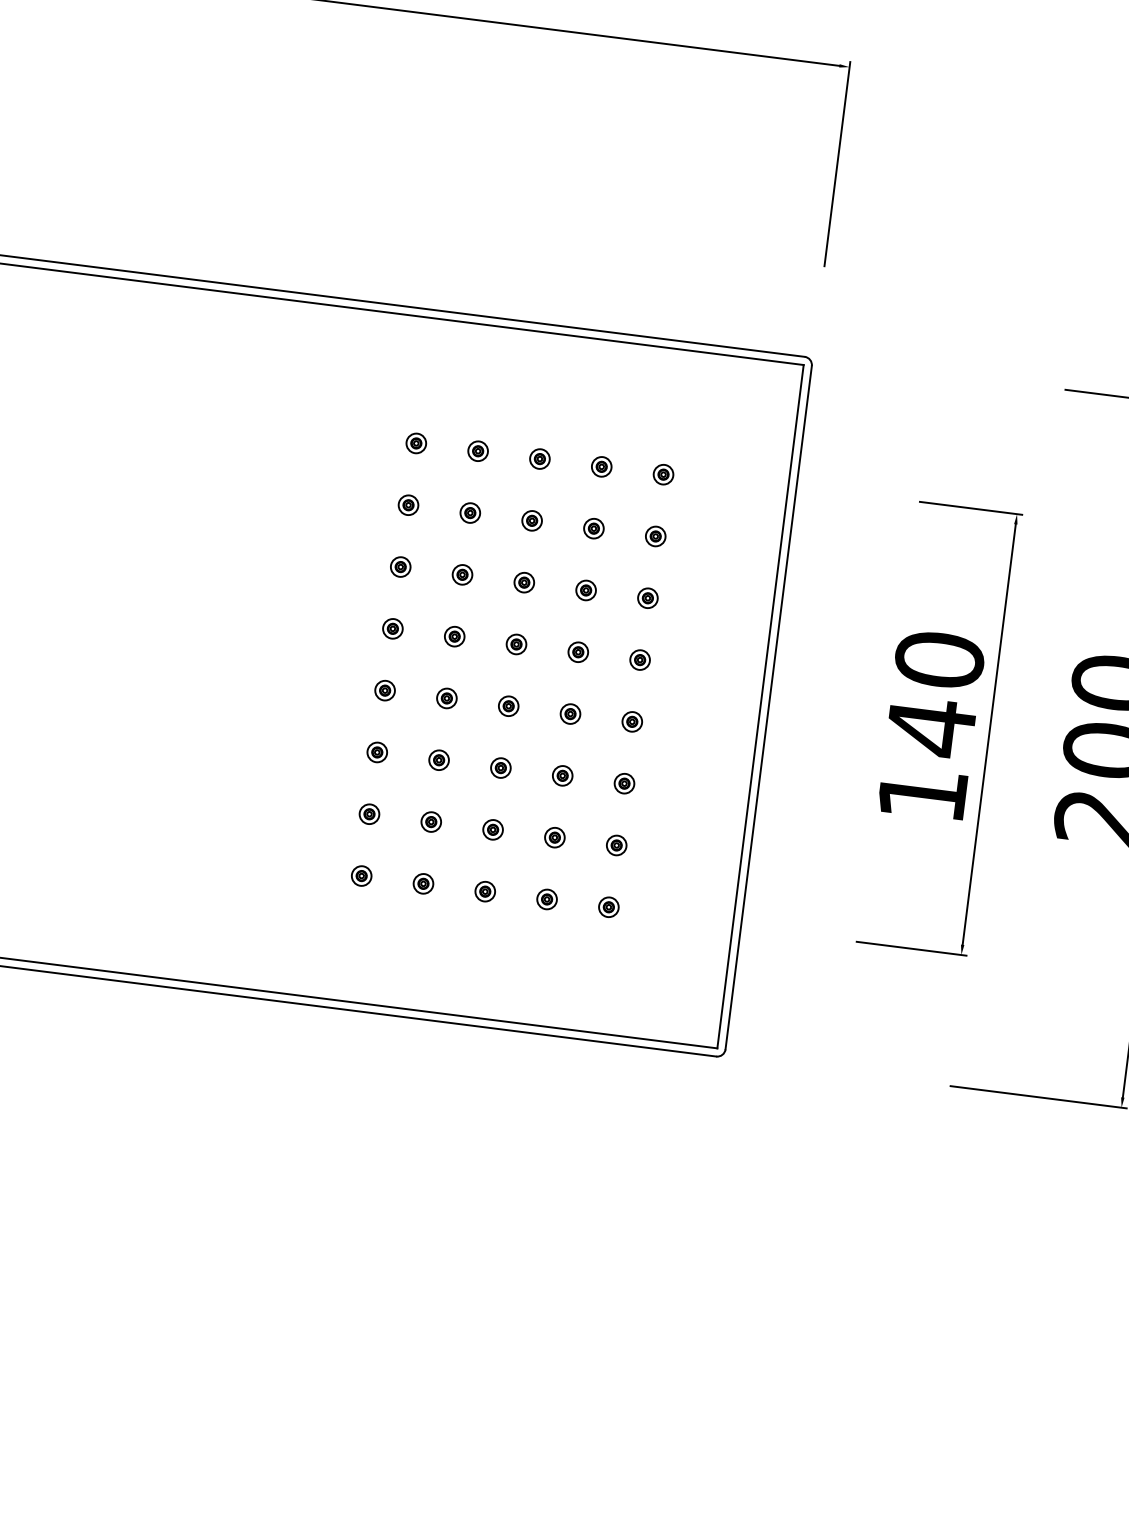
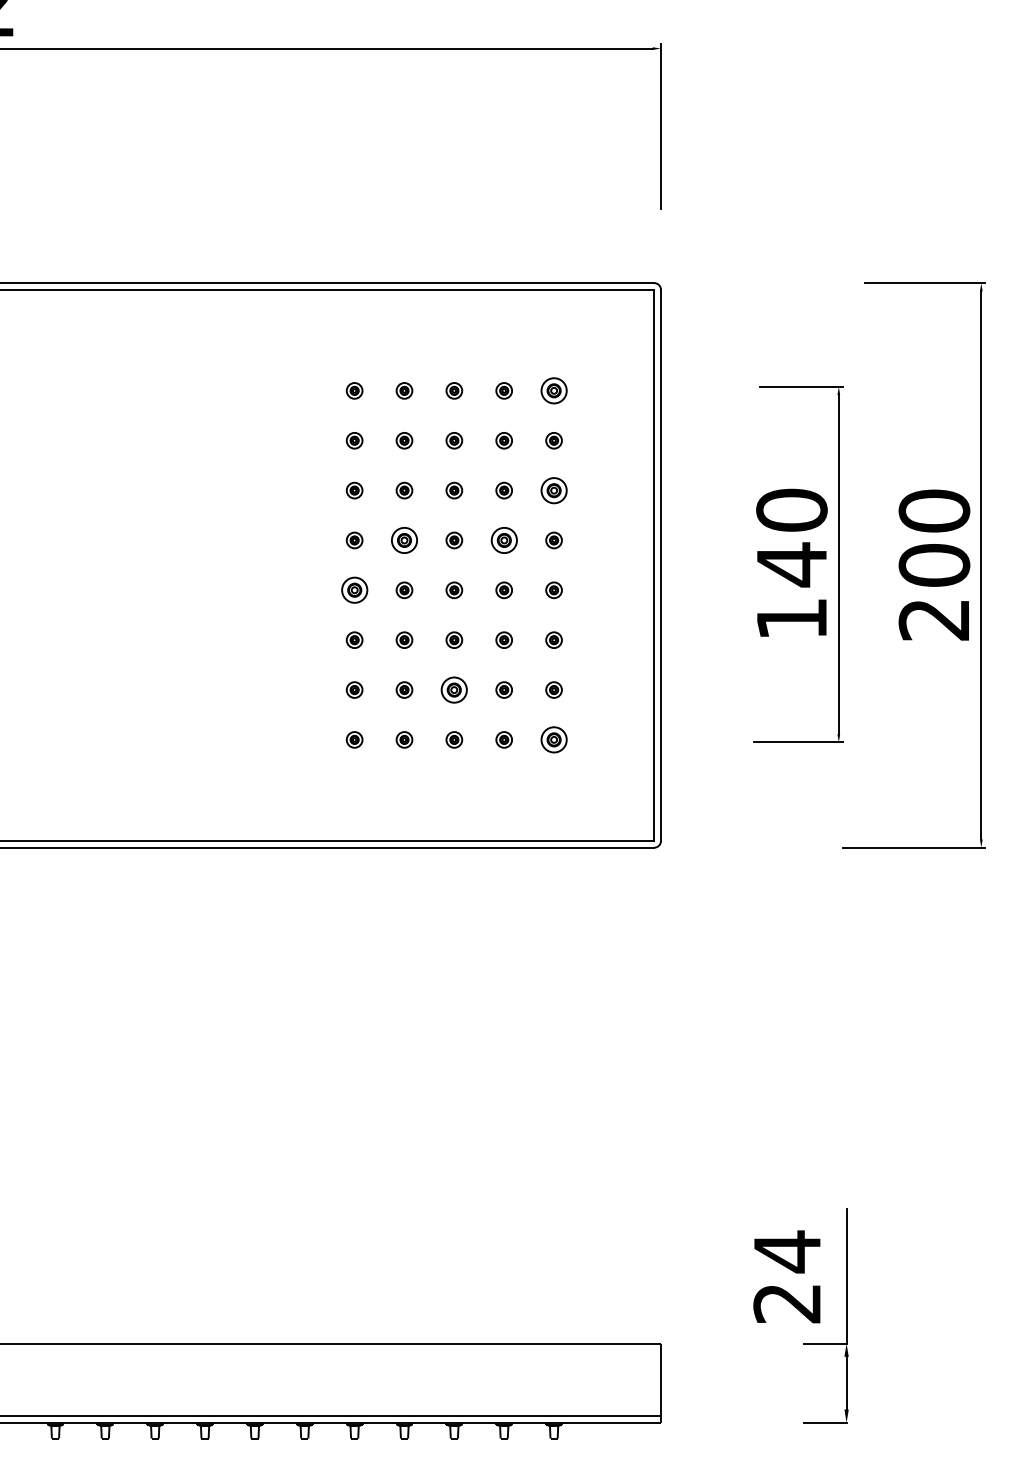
part: (662, 474) -> (553, 390), size x1.6
part: (647, 598) -> (553, 490), size x1.6
part: (454, 636) -> (404, 540), size x1.6
part: (577, 652) -> (503, 540), size x1.6
part: (384, 690) -> (354, 590), size x1.6
part: (493, 829) -> (454, 689), size x1.6
part: (608, 906) -> (553, 739), size x1.6

